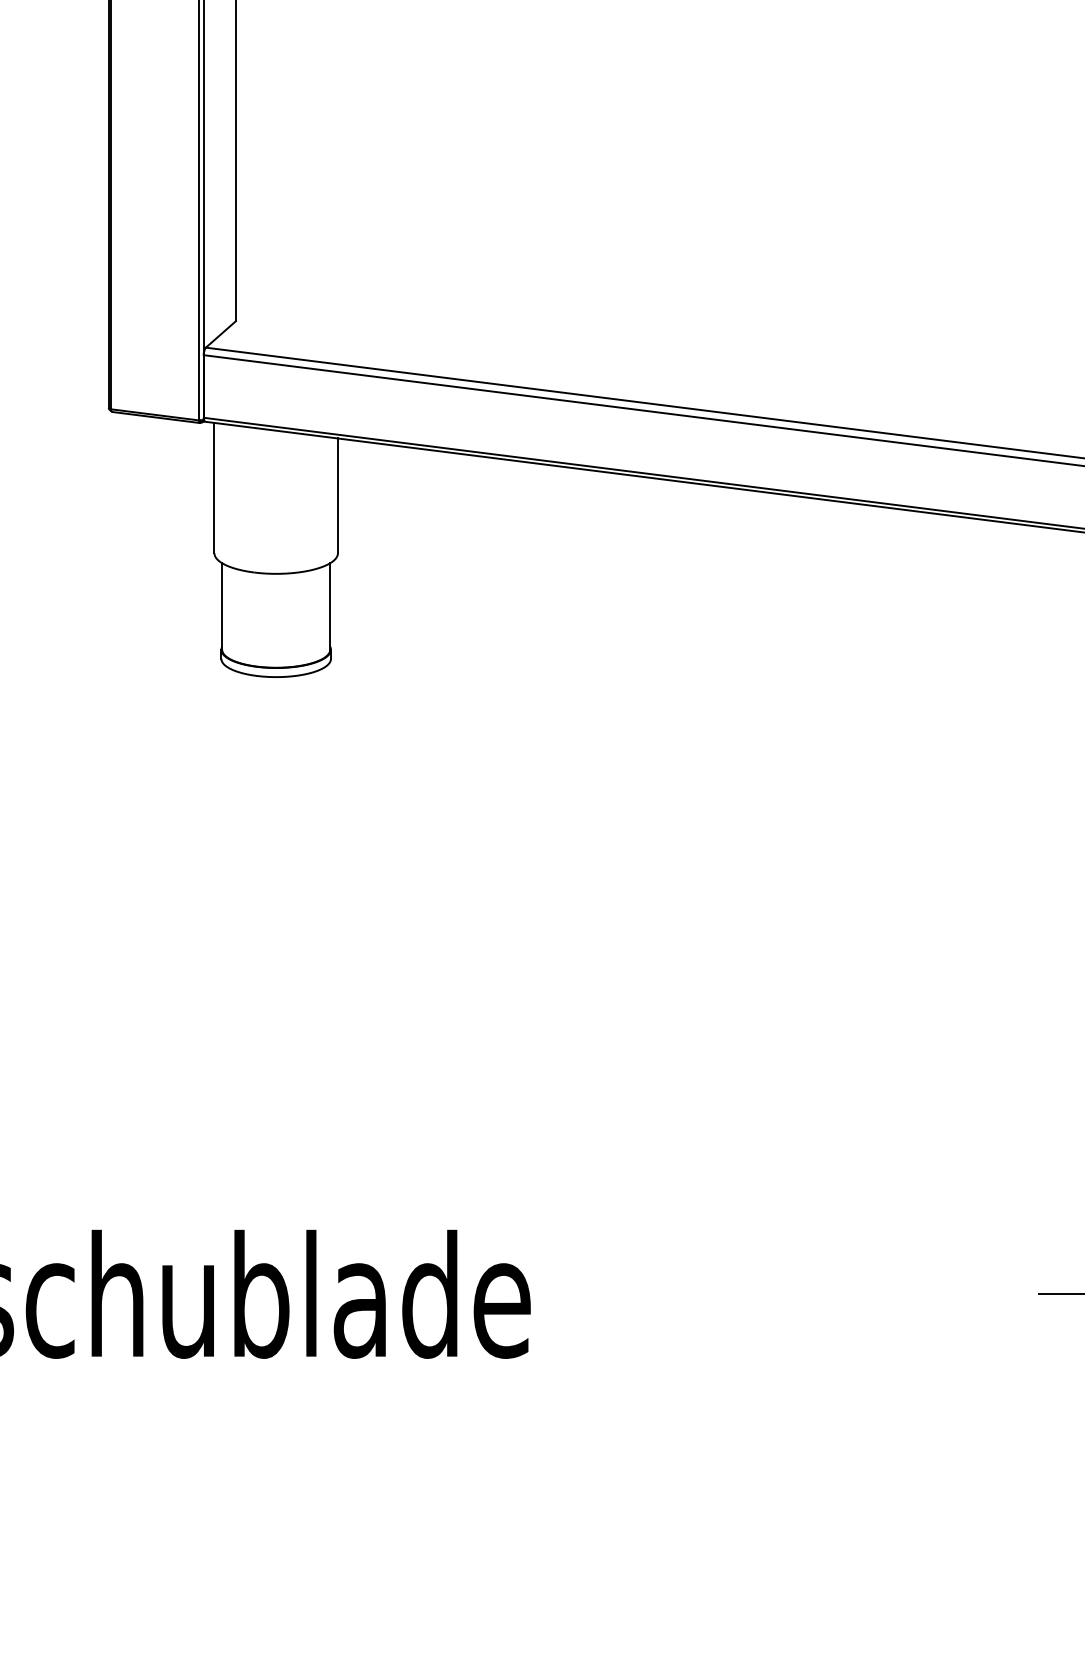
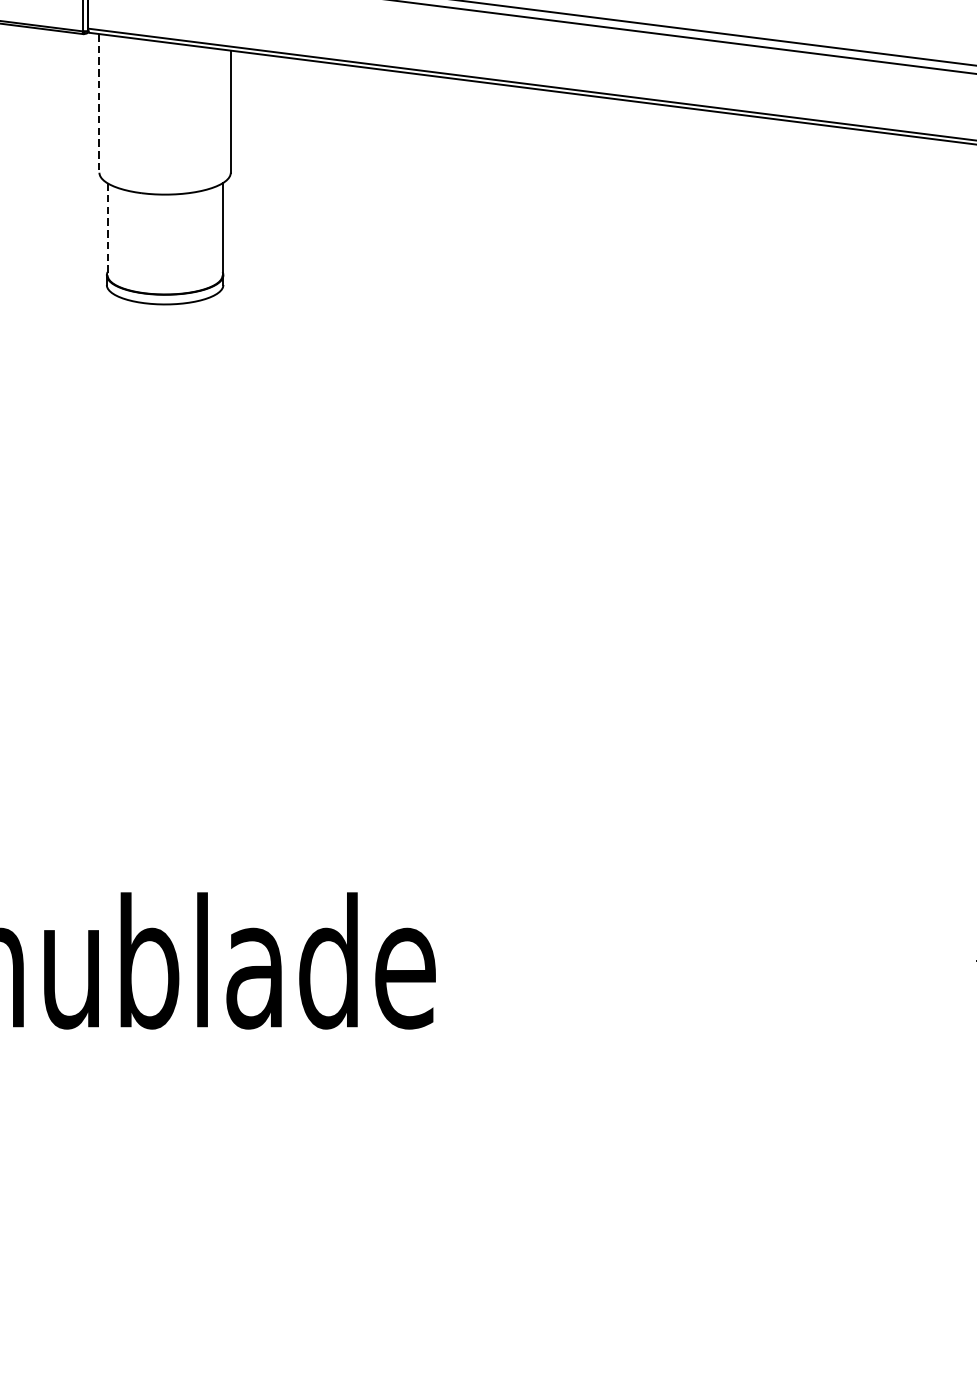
line: (214, 488) -> (99, 103), solid -> dashed
line: (222, 607) -> (108, 230), solid -> dashed

